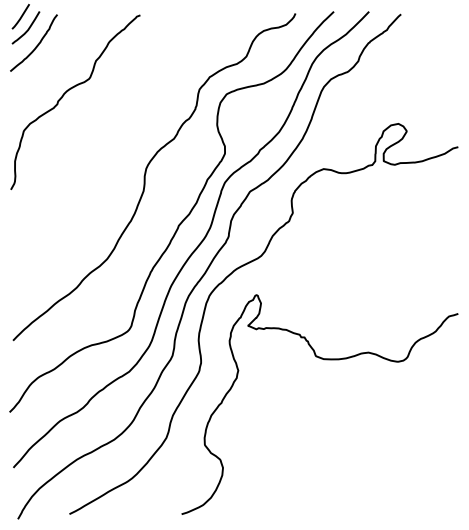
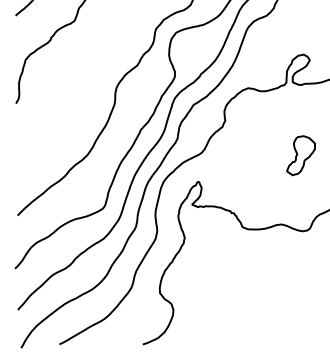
part: (394, 259) -> (300, 155), added

